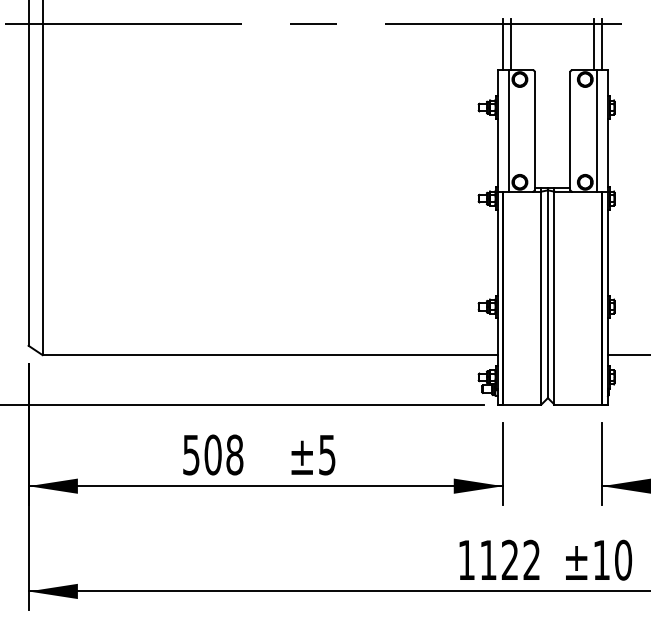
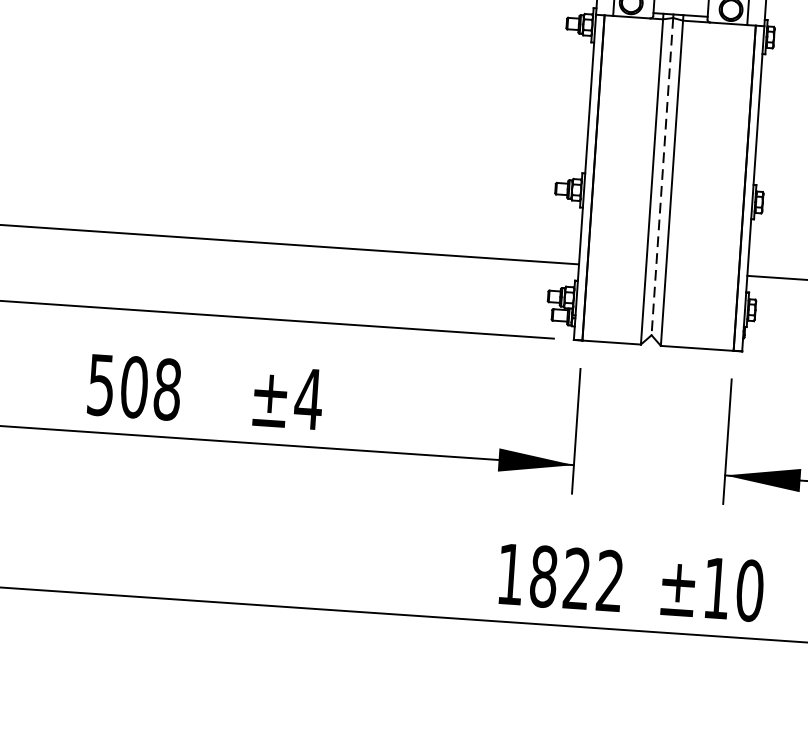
line: (547, 294) -> (661, 177), solid -> dashed
text: (327, 455) -> (308, 399), ±5 -> ±4
text: (488, 559) -> (544, 575), 1122 -> 1822

